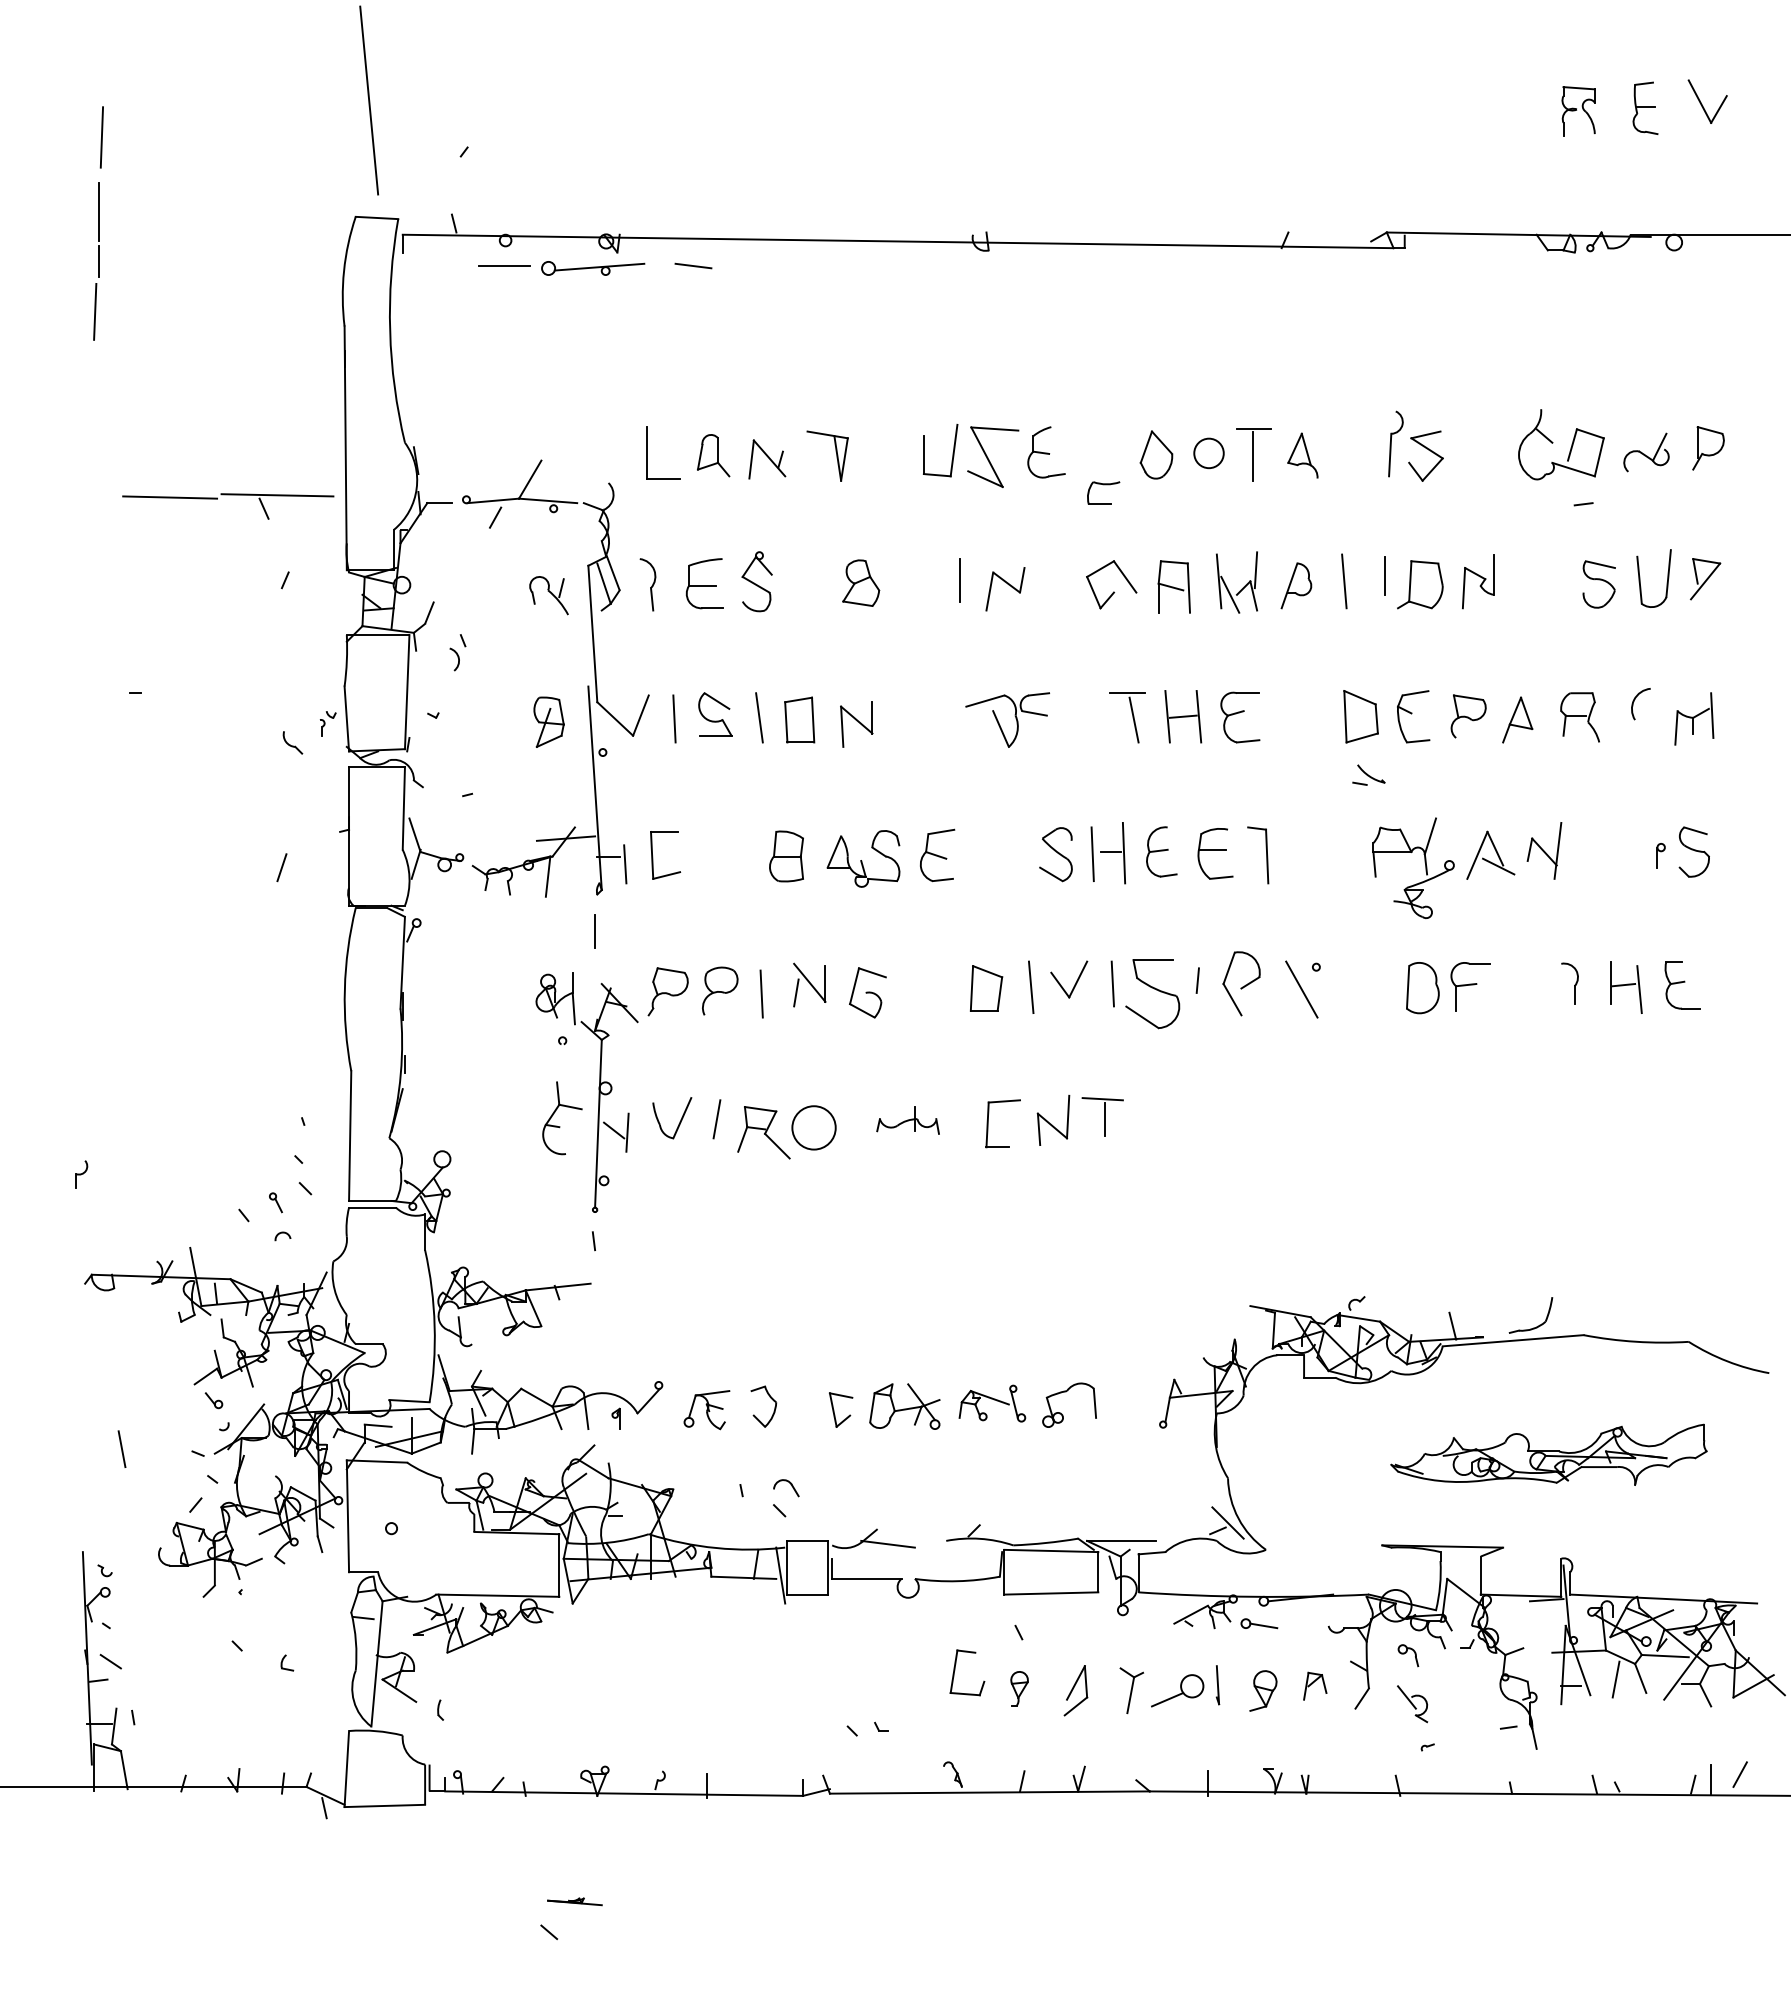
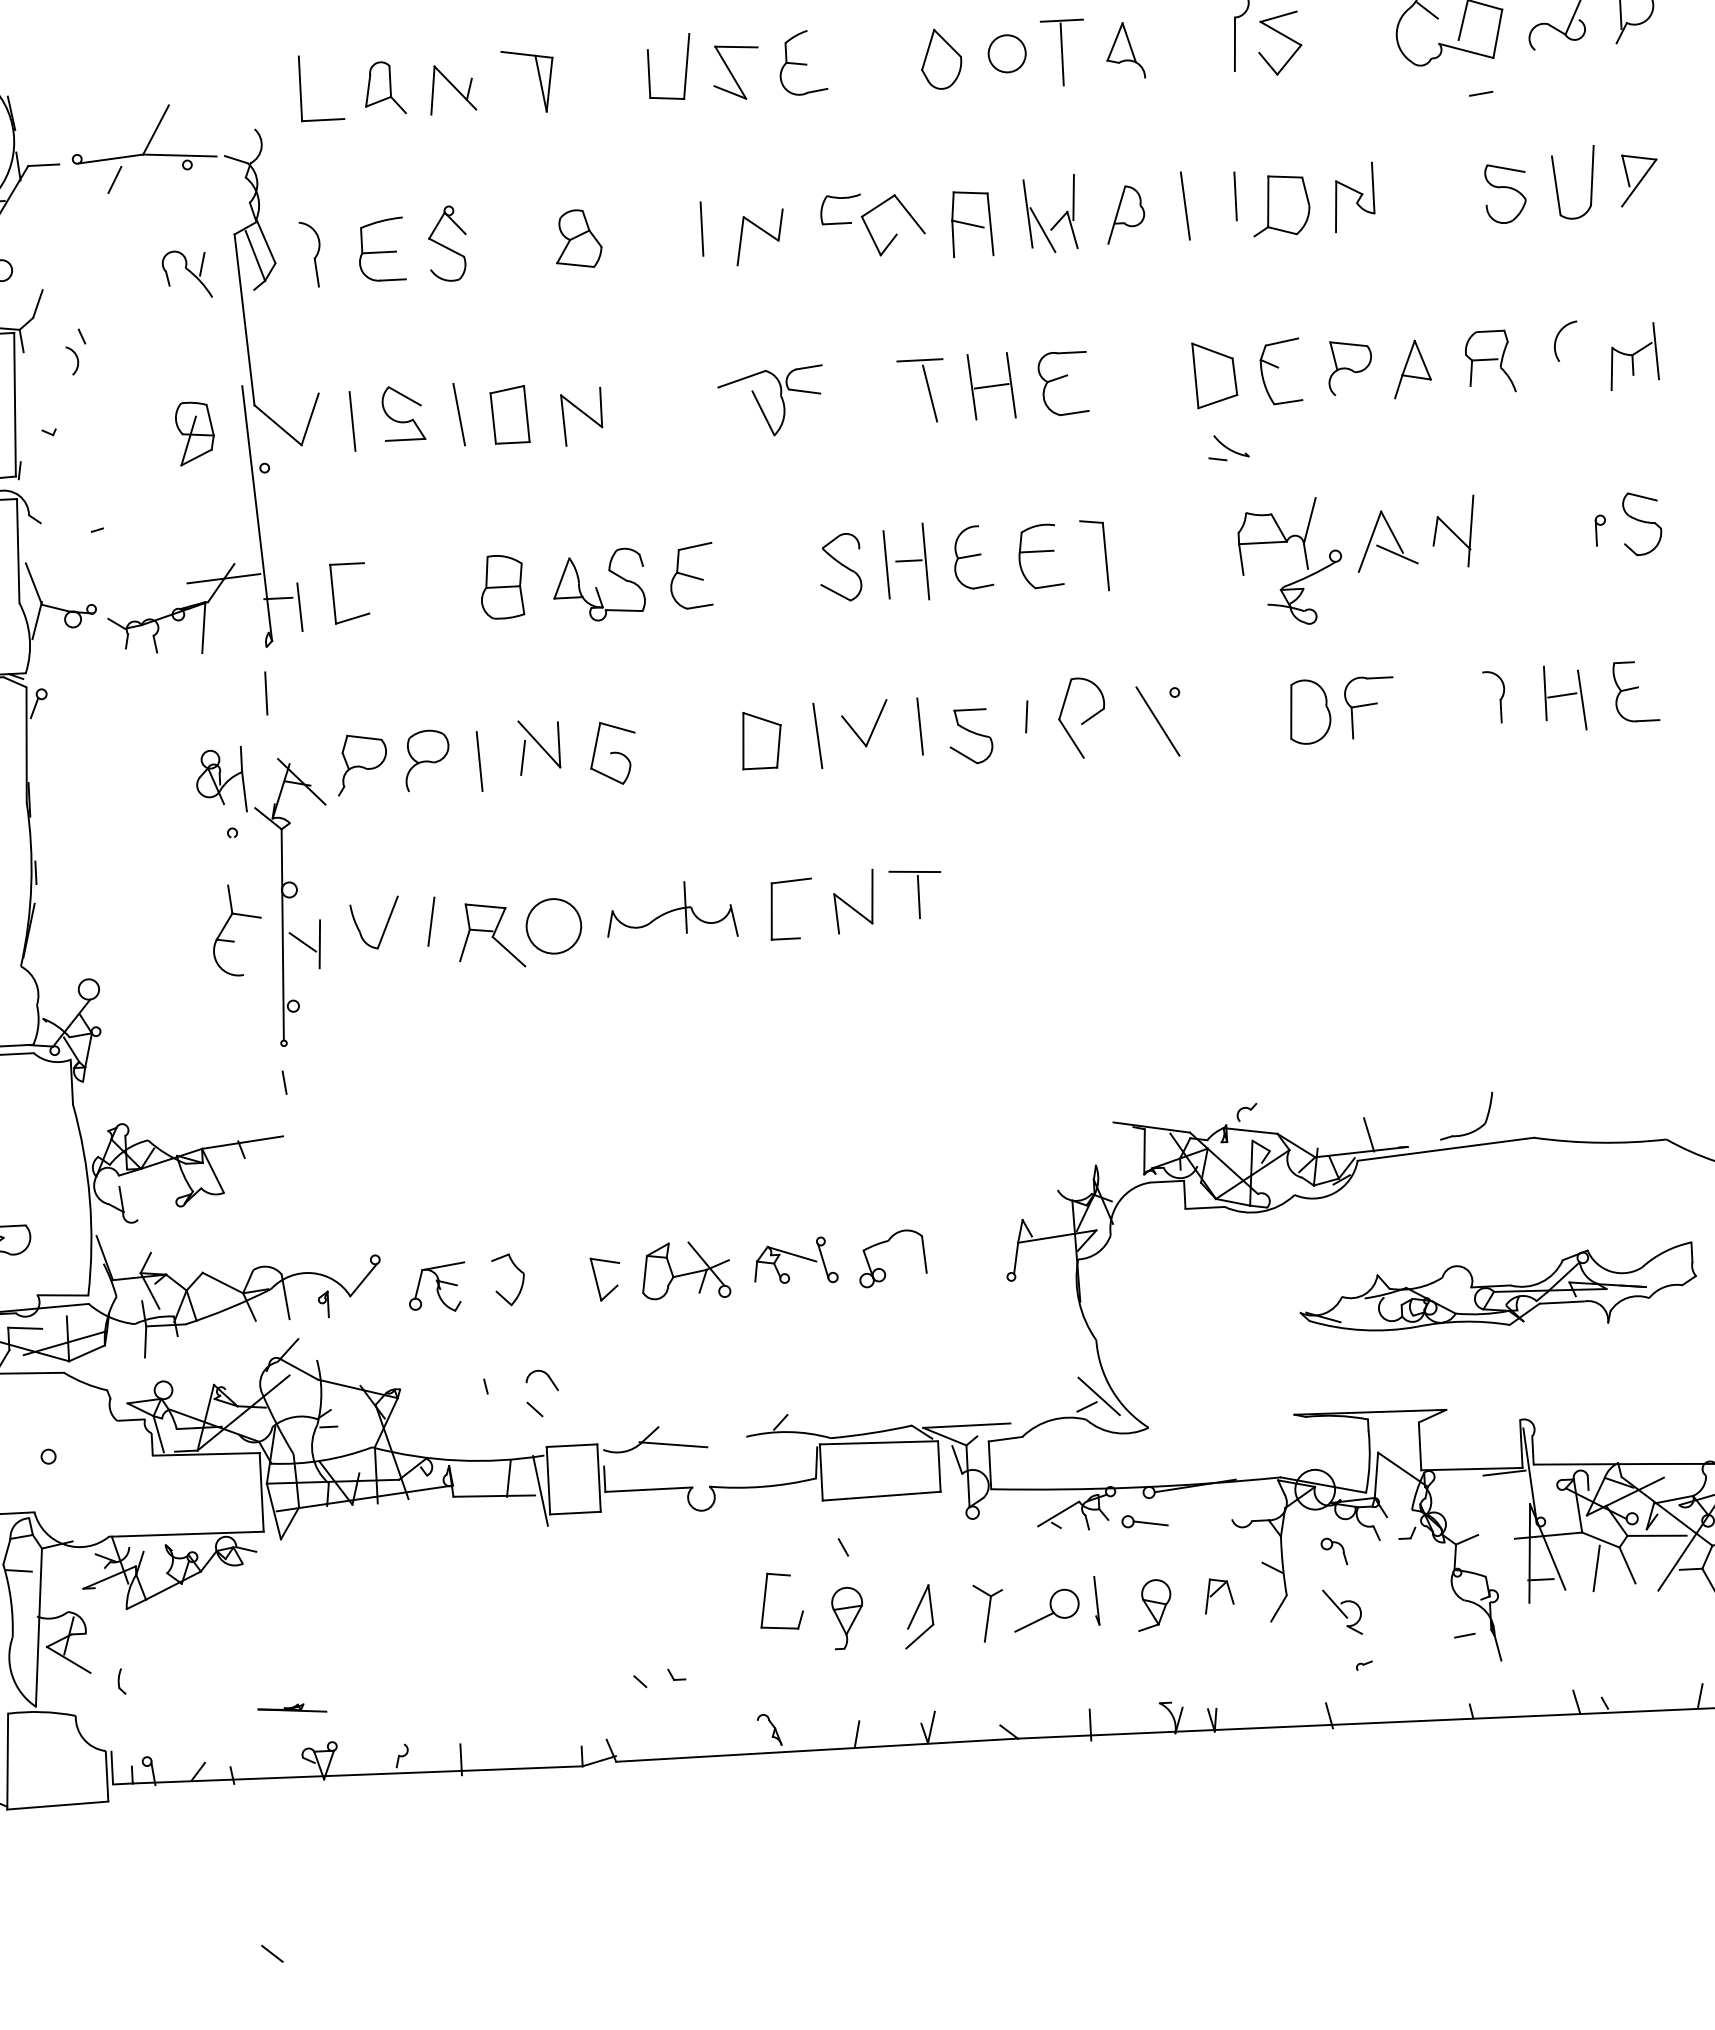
part: (992, 457) -> (735, 72), size x0.71
part: (1103, 485) -> (840, 199), moved
part: (1152, 993) -> (970, 735), size x0.62
part: (907, 1120) -> (670, 911), size x1.67
part: (1019, 1688) -> (847, 1617), size x1.43
part: (574, 1901) -> (291, 1708), moved

